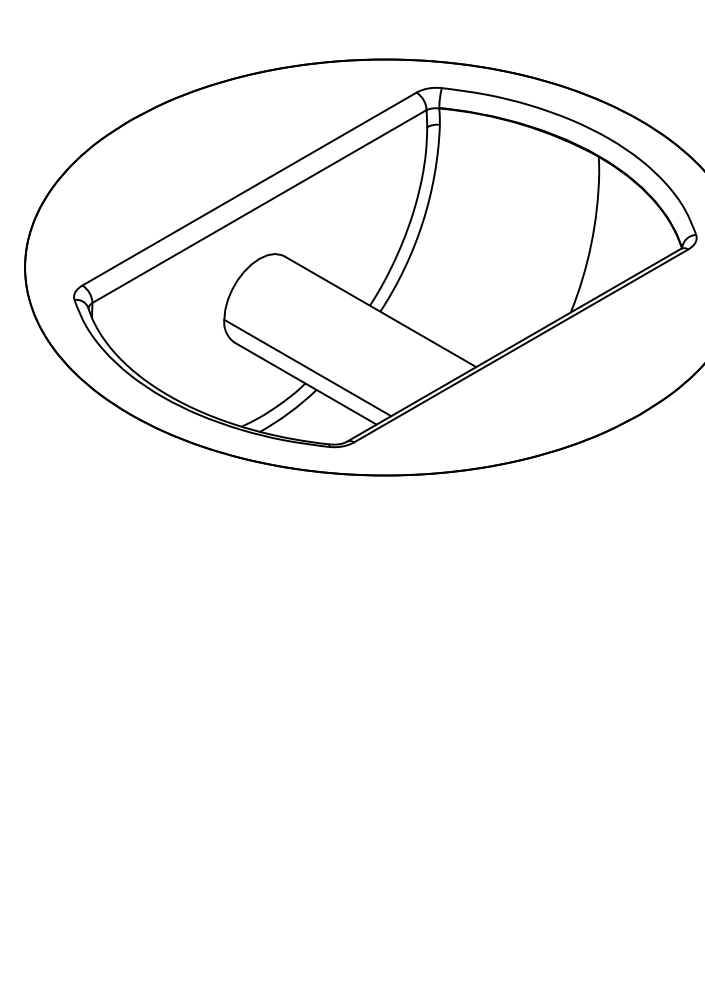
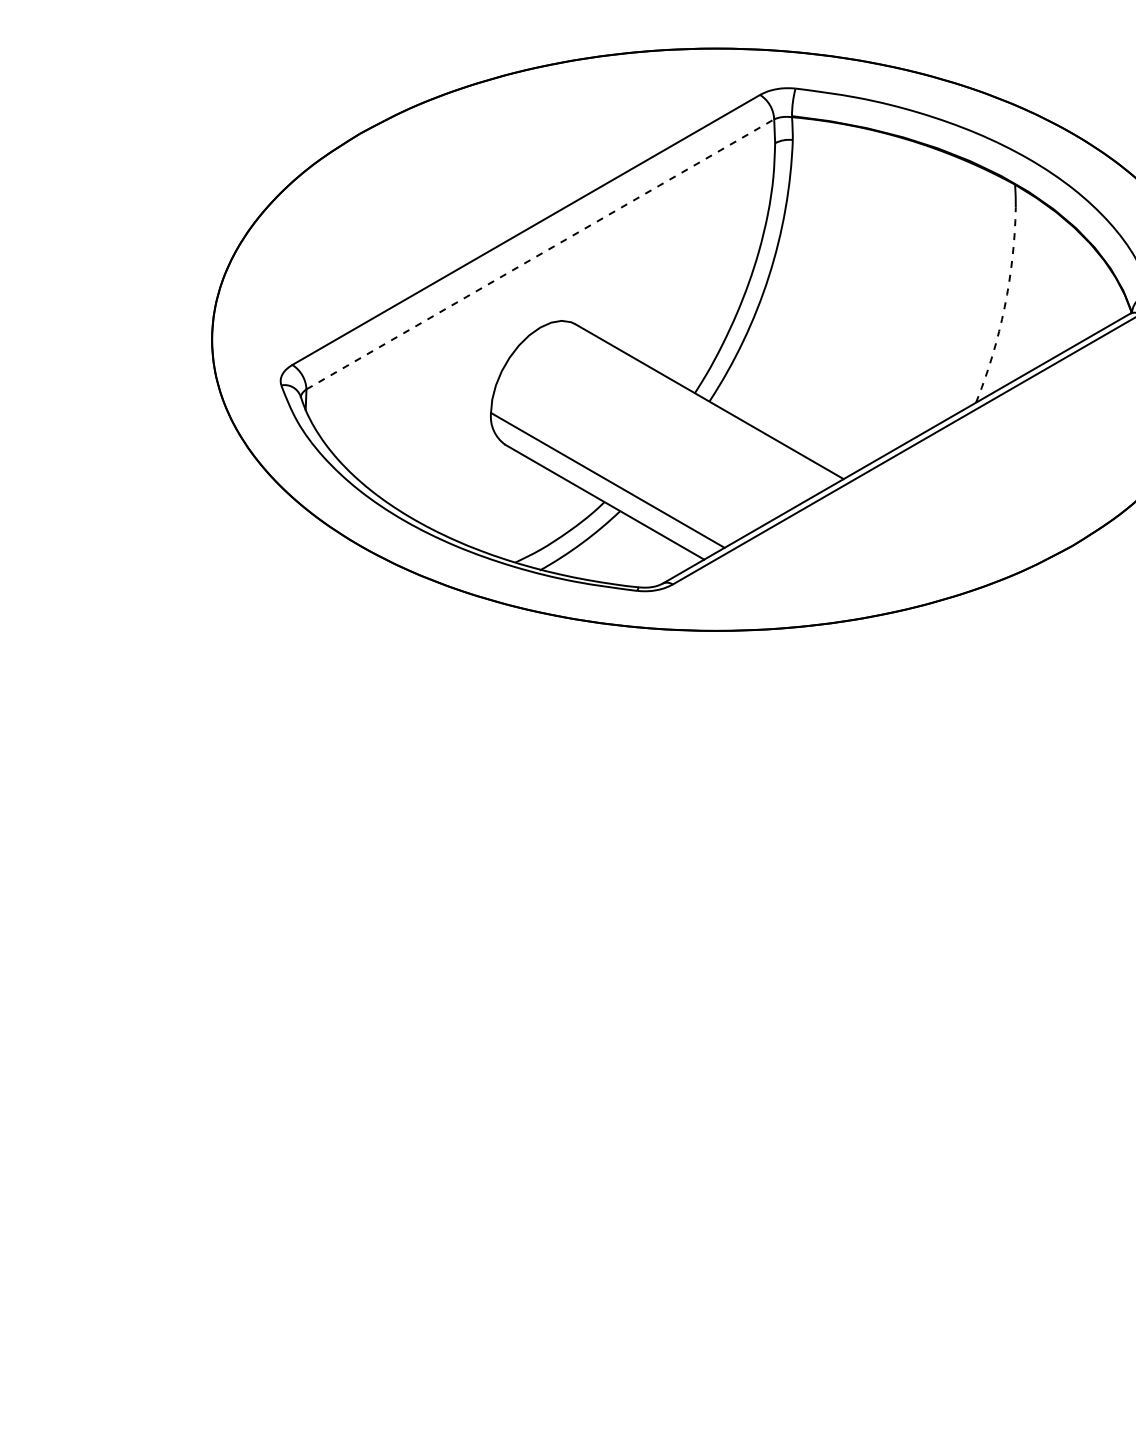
line: (259, 206) -> (540, 254), solid -> dashed
arc: (591, 243) -> (1004, 306), solid -> dashed

